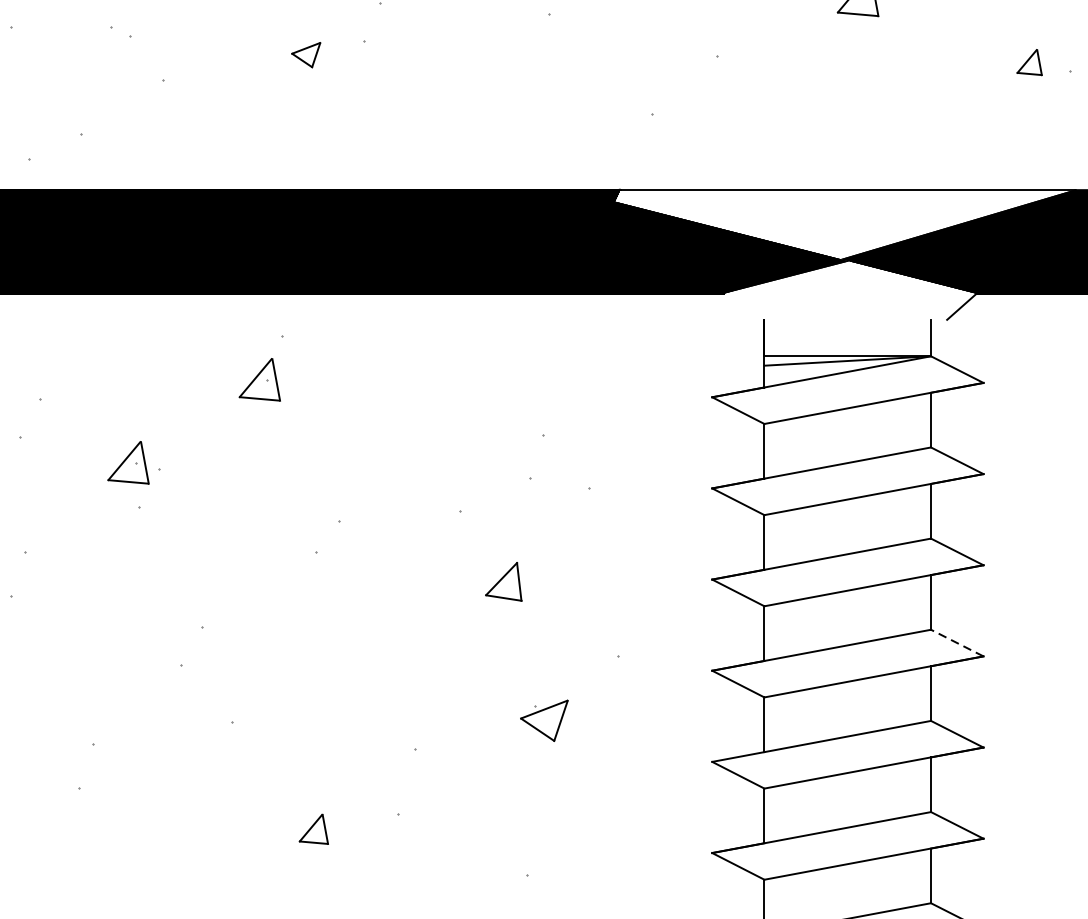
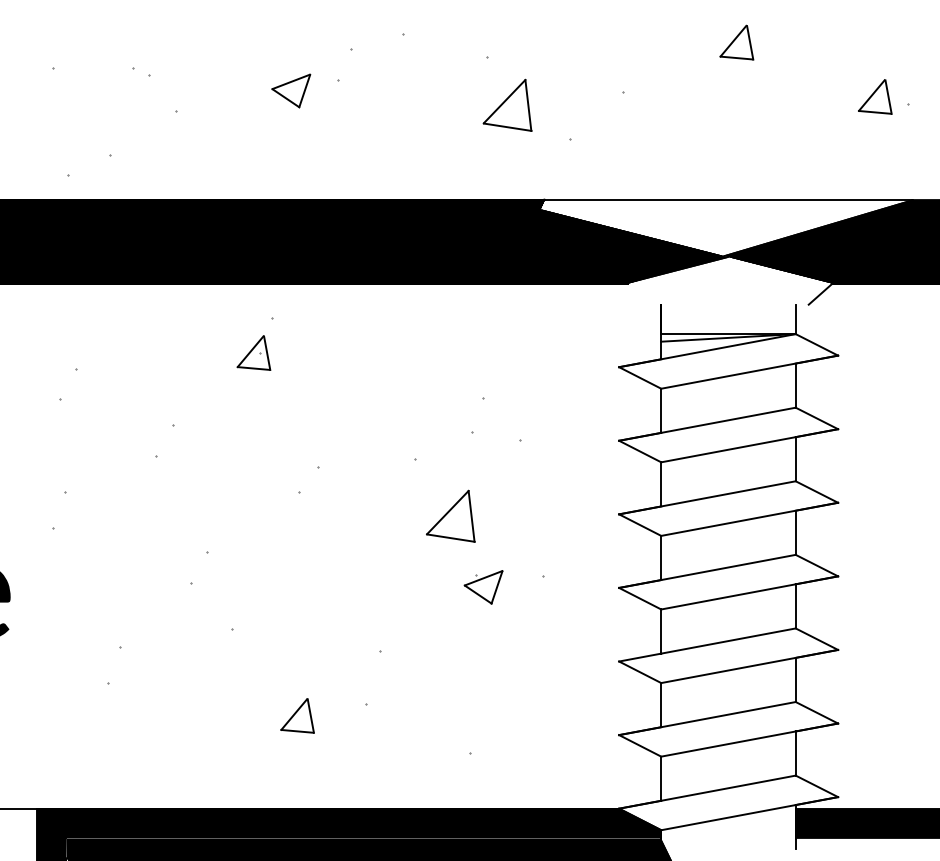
part: (306, 54) -> (291, 90), size x1.67
part: (1029, 61) -> (875, 96), size x1.67
part: (573, 71) -> (507, 104), added
part: (127, 462) -> (147, 419), removed
part: (503, 581) -> (450, 515), size x1.67
line: (956, 642) -> (816, 565), dashed -> solid
part: (544, 720) -> (483, 587), moved
part: (313, 828) -> (297, 715), size x1.43

